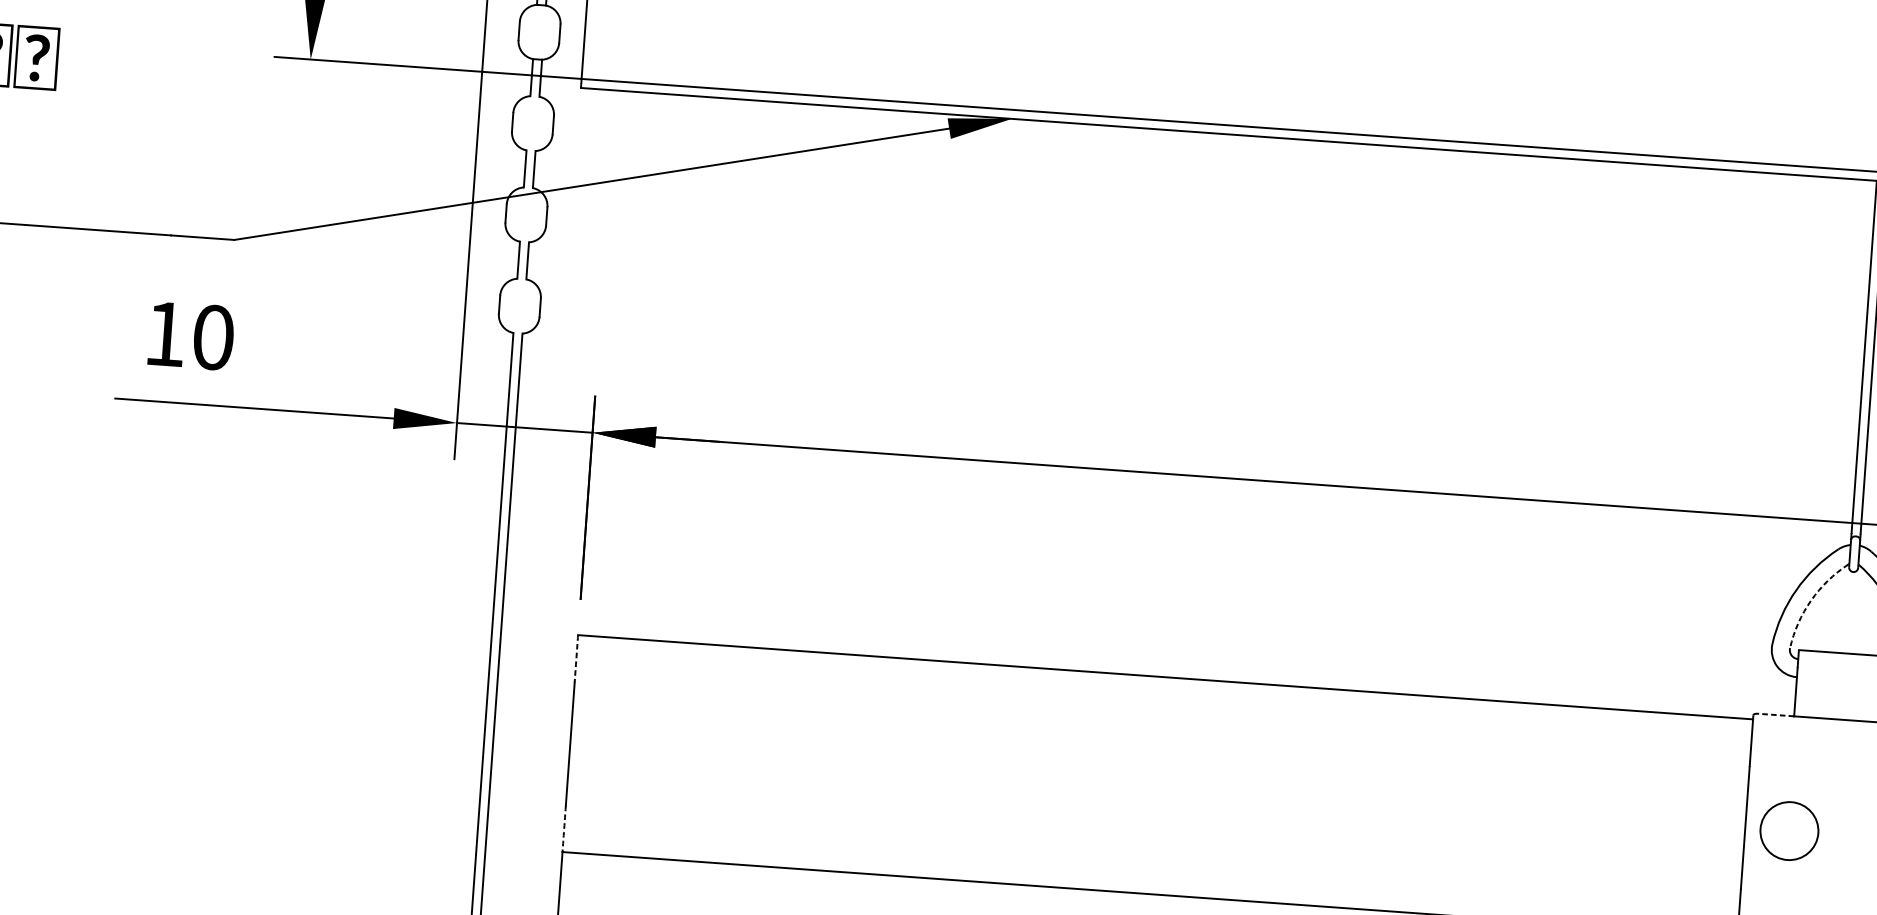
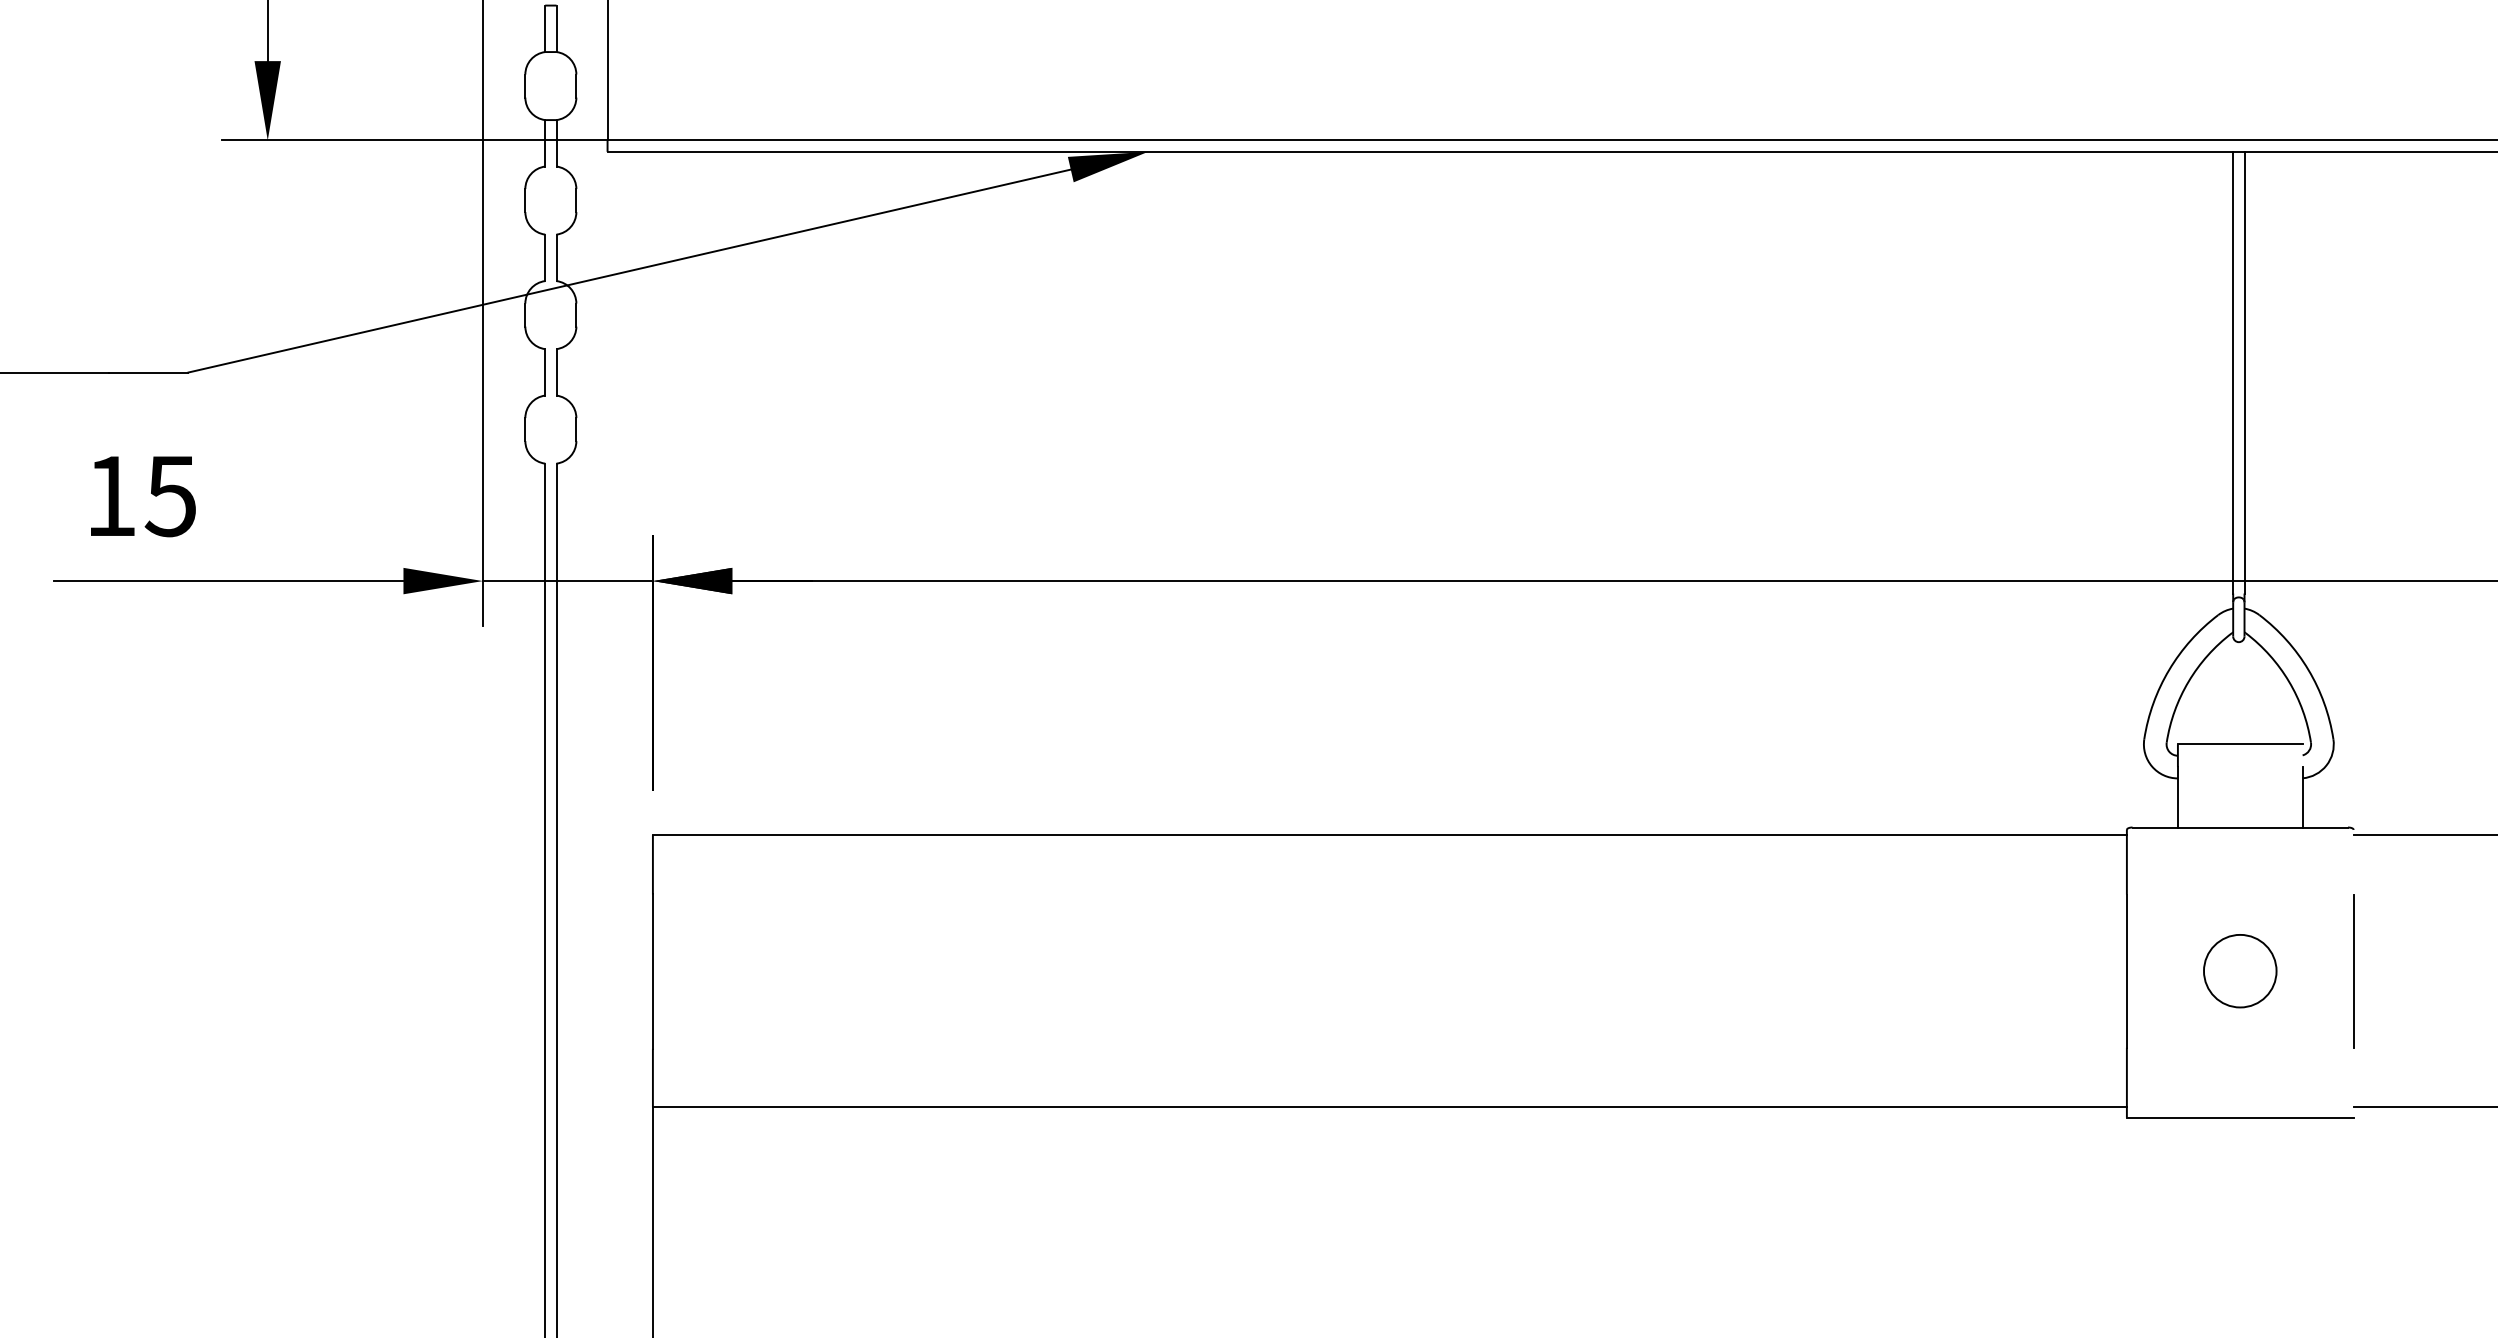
text: (212, 337) -> (170, 496), 10 -> 15
arc: (1810, 600) -> (2188, 681), dashed -> solid
arc: (576, 656) -> (652, 861), dashed -> solid
line: (1776, 715) -> (2155, 827), dashed -> solid
arc: (563, 831) -> (652, 1081), dashed -> solid
circle: (1789, 831) -> (2240, 971), moved

